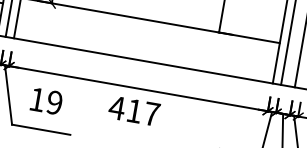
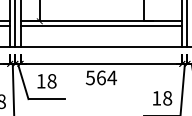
line: (149, 28) -> (101, 26), added
text: (53, 102) -> (51, 81), 19 -> 18
text: (134, 110) -> (101, 77), 417 -> 564

